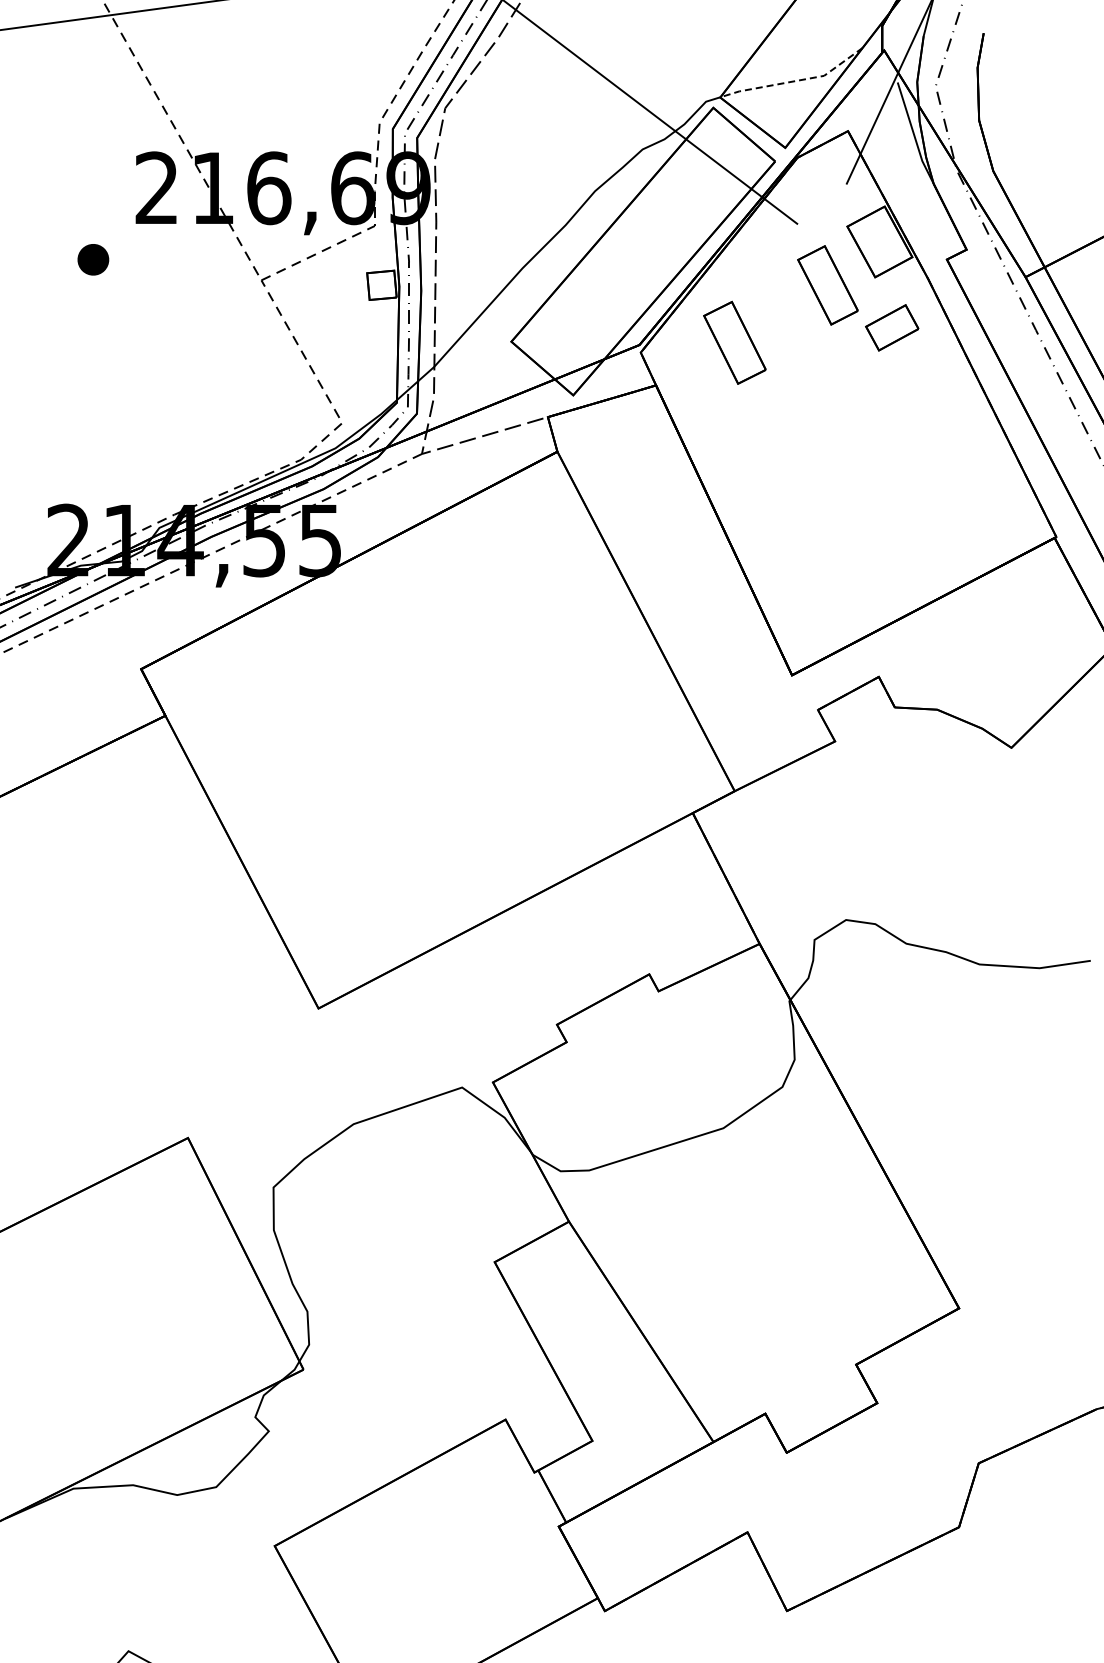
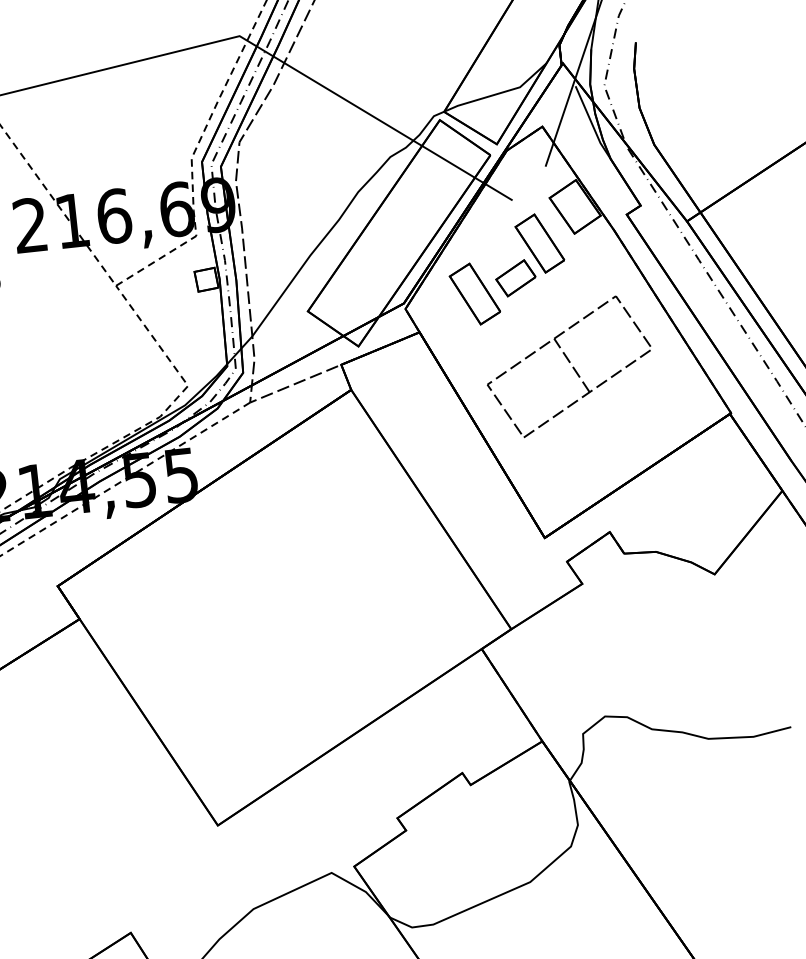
line: (794, 81) -> (498, 93), dashed -> solid
part: (892, 327) -> (516, 278), moved
part: (848, 452) -> (568, 366), added

